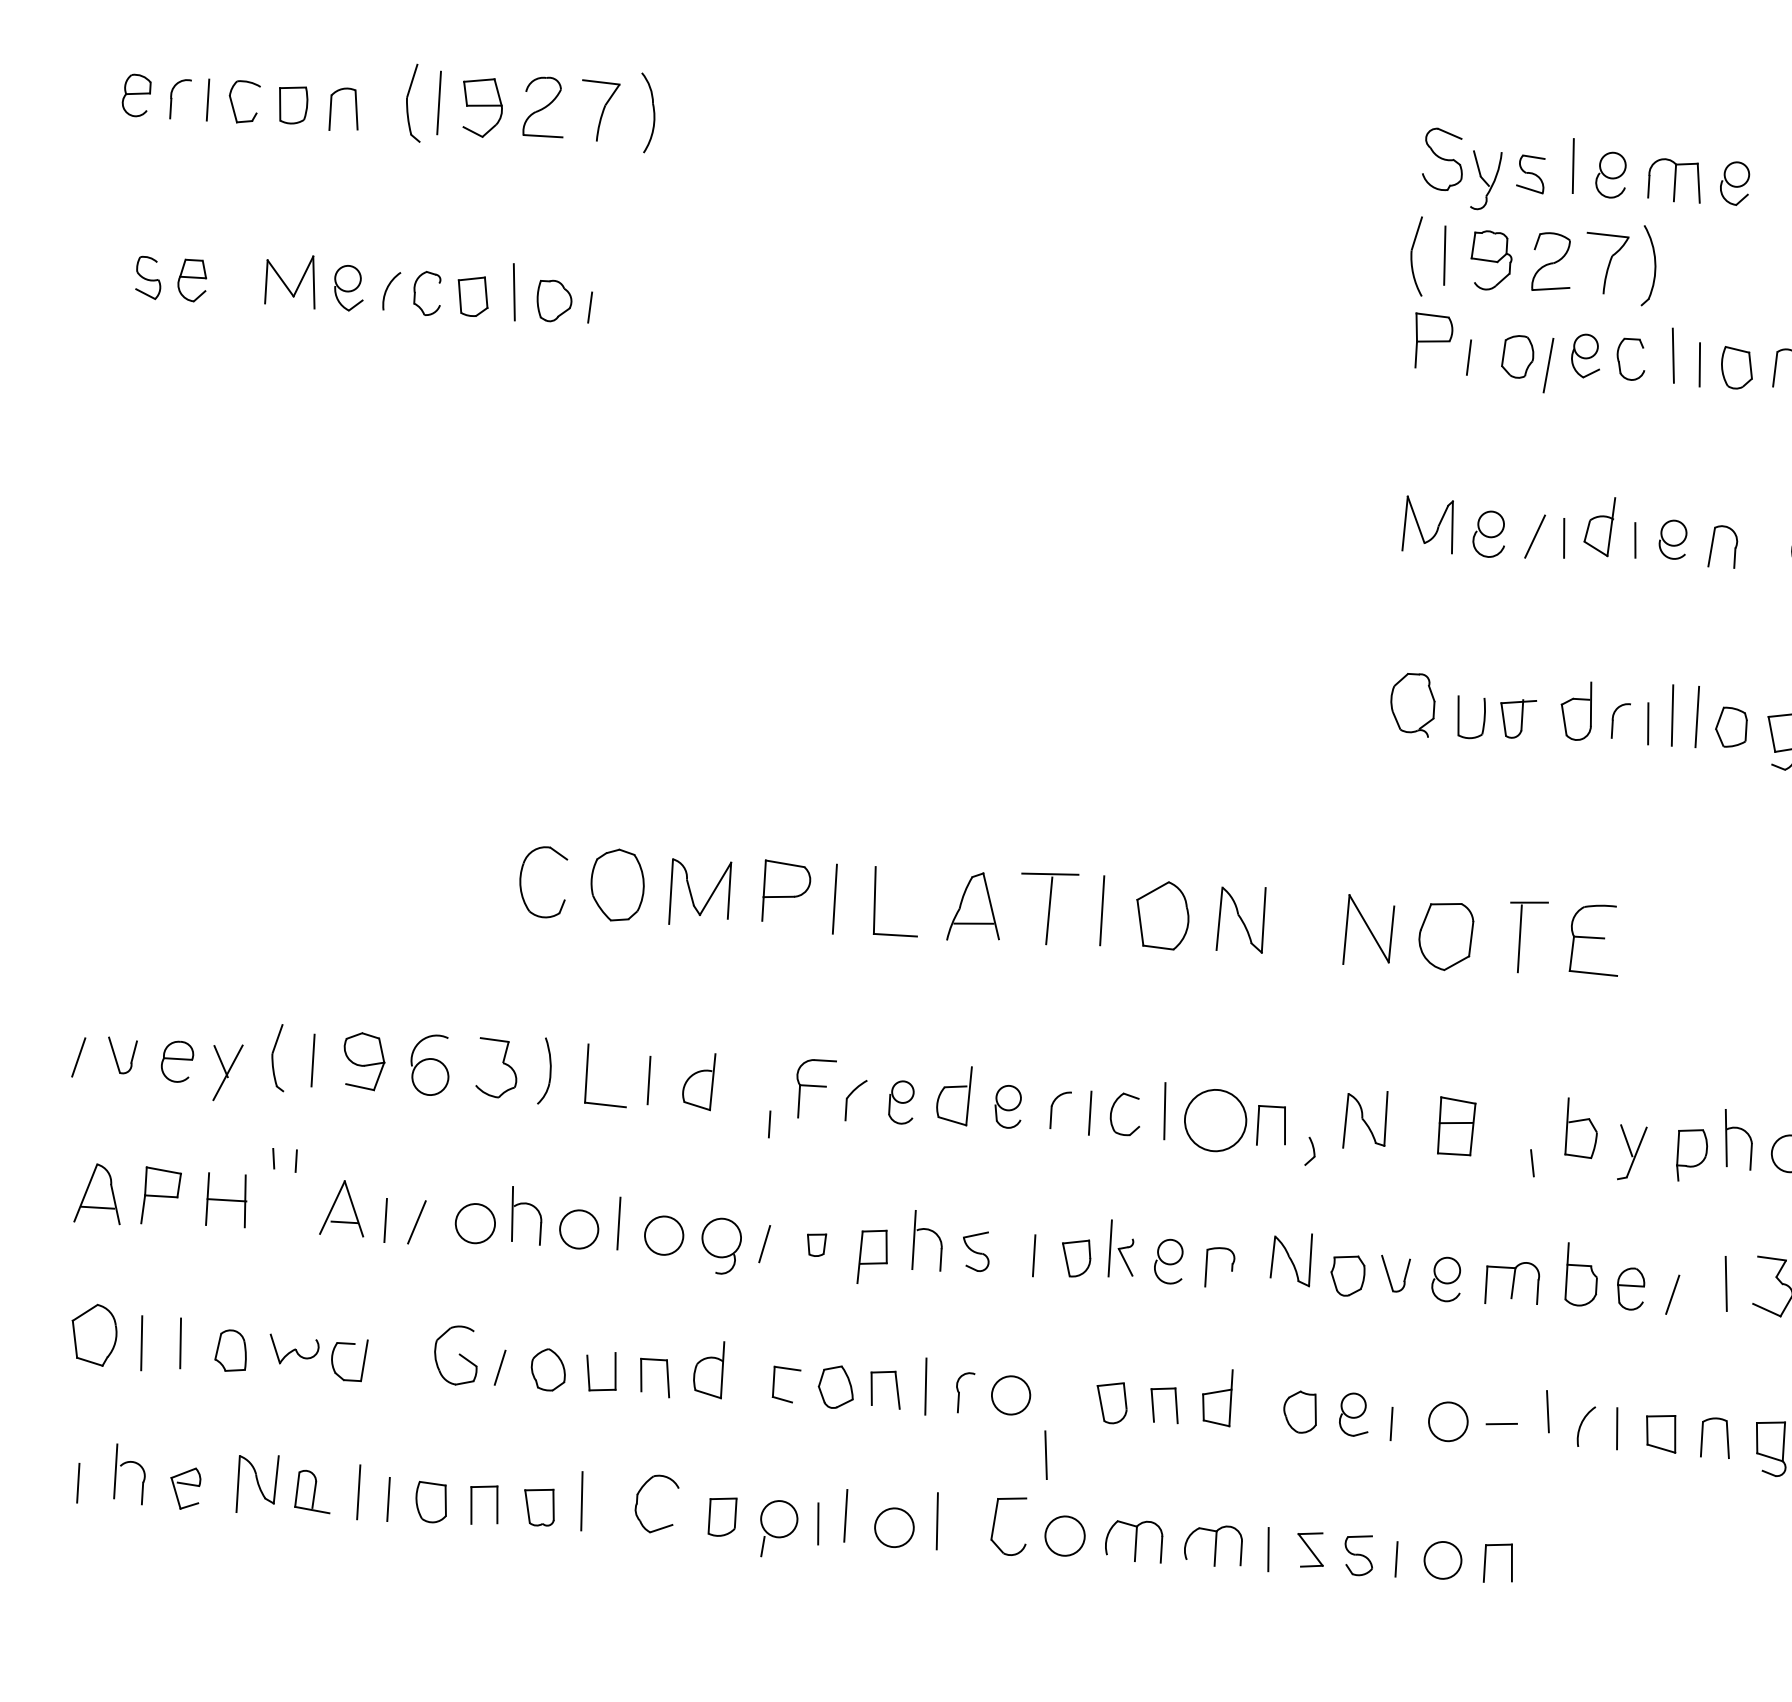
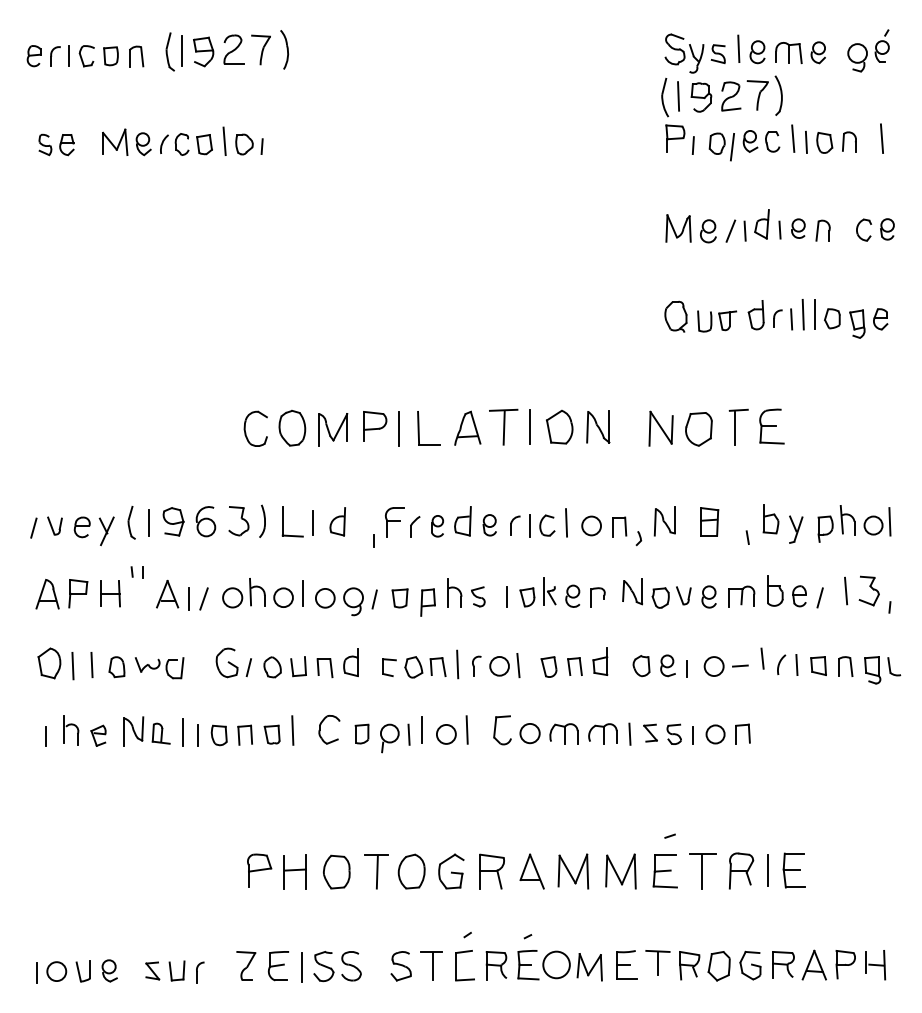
circle: (1215, 1119) -> (591, 525), size x0.62
part: (815, 1245) -> (399, 598), size x1.67
line: (1046, 1455) -> (518, 665), moved

